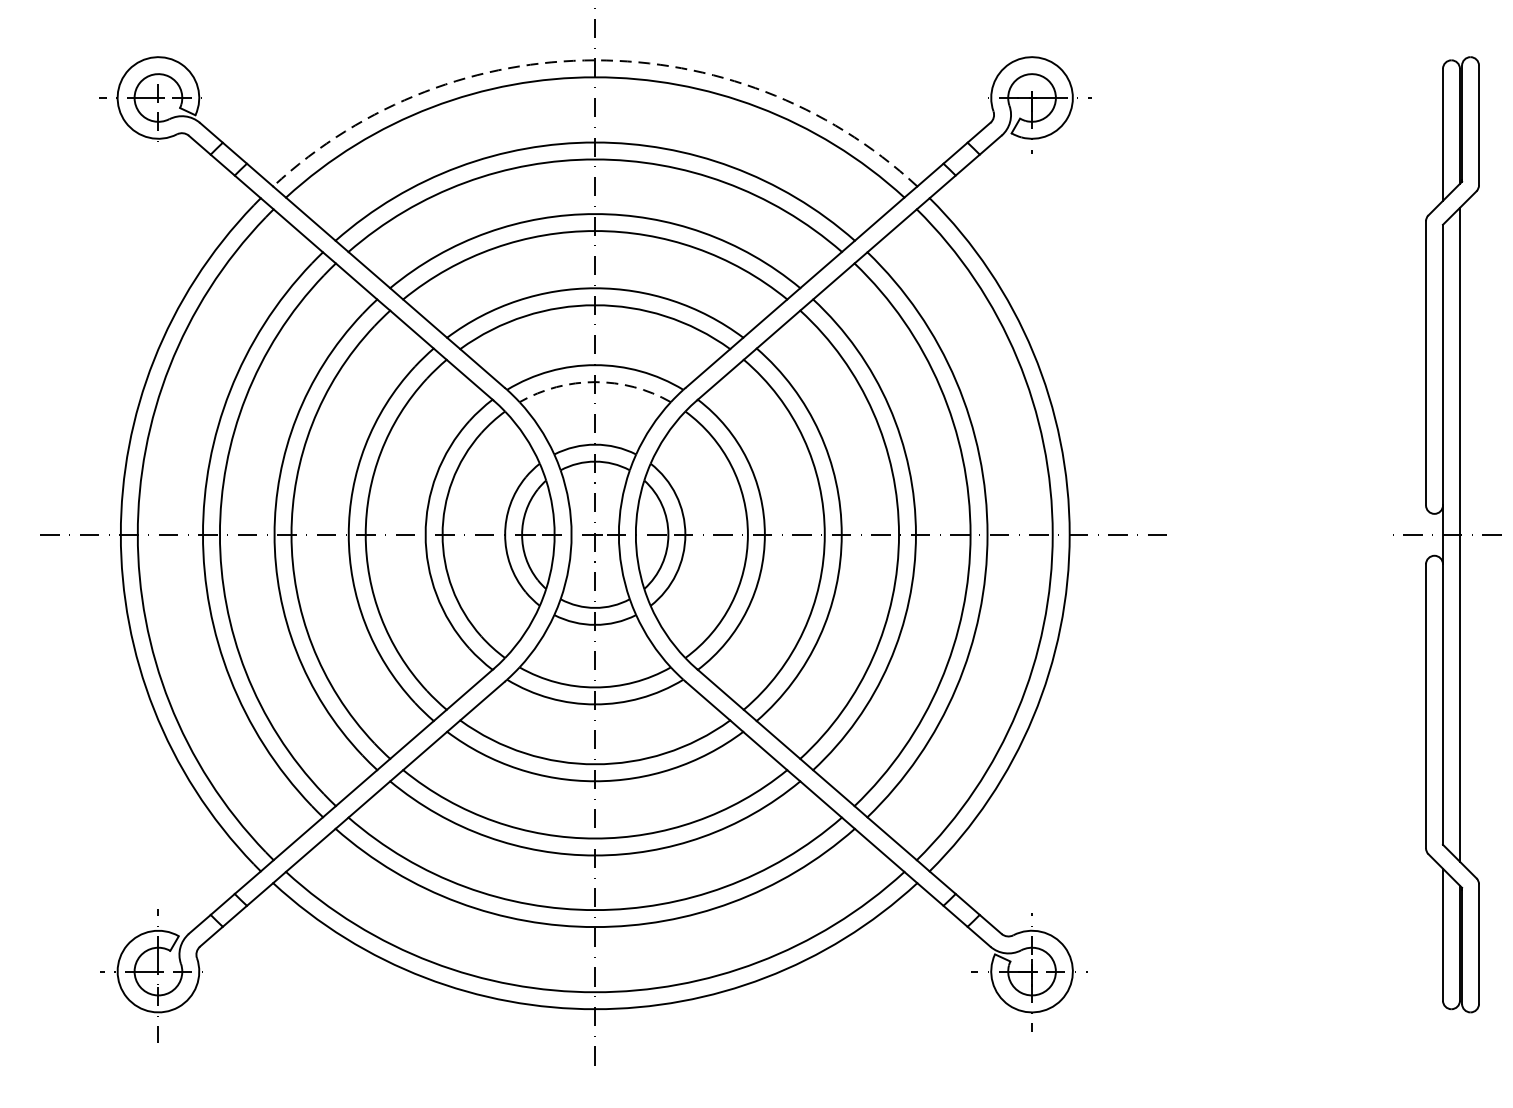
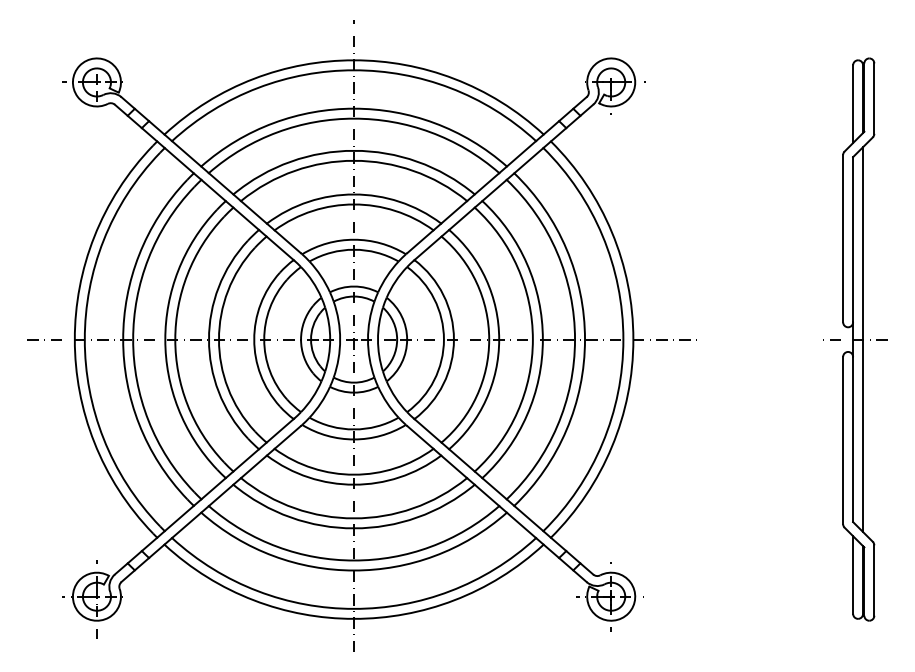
arc: (595, 60) -> (354, 60), dashed -> solid
arc: (595, 381) -> (354, 249), dashed -> solid

